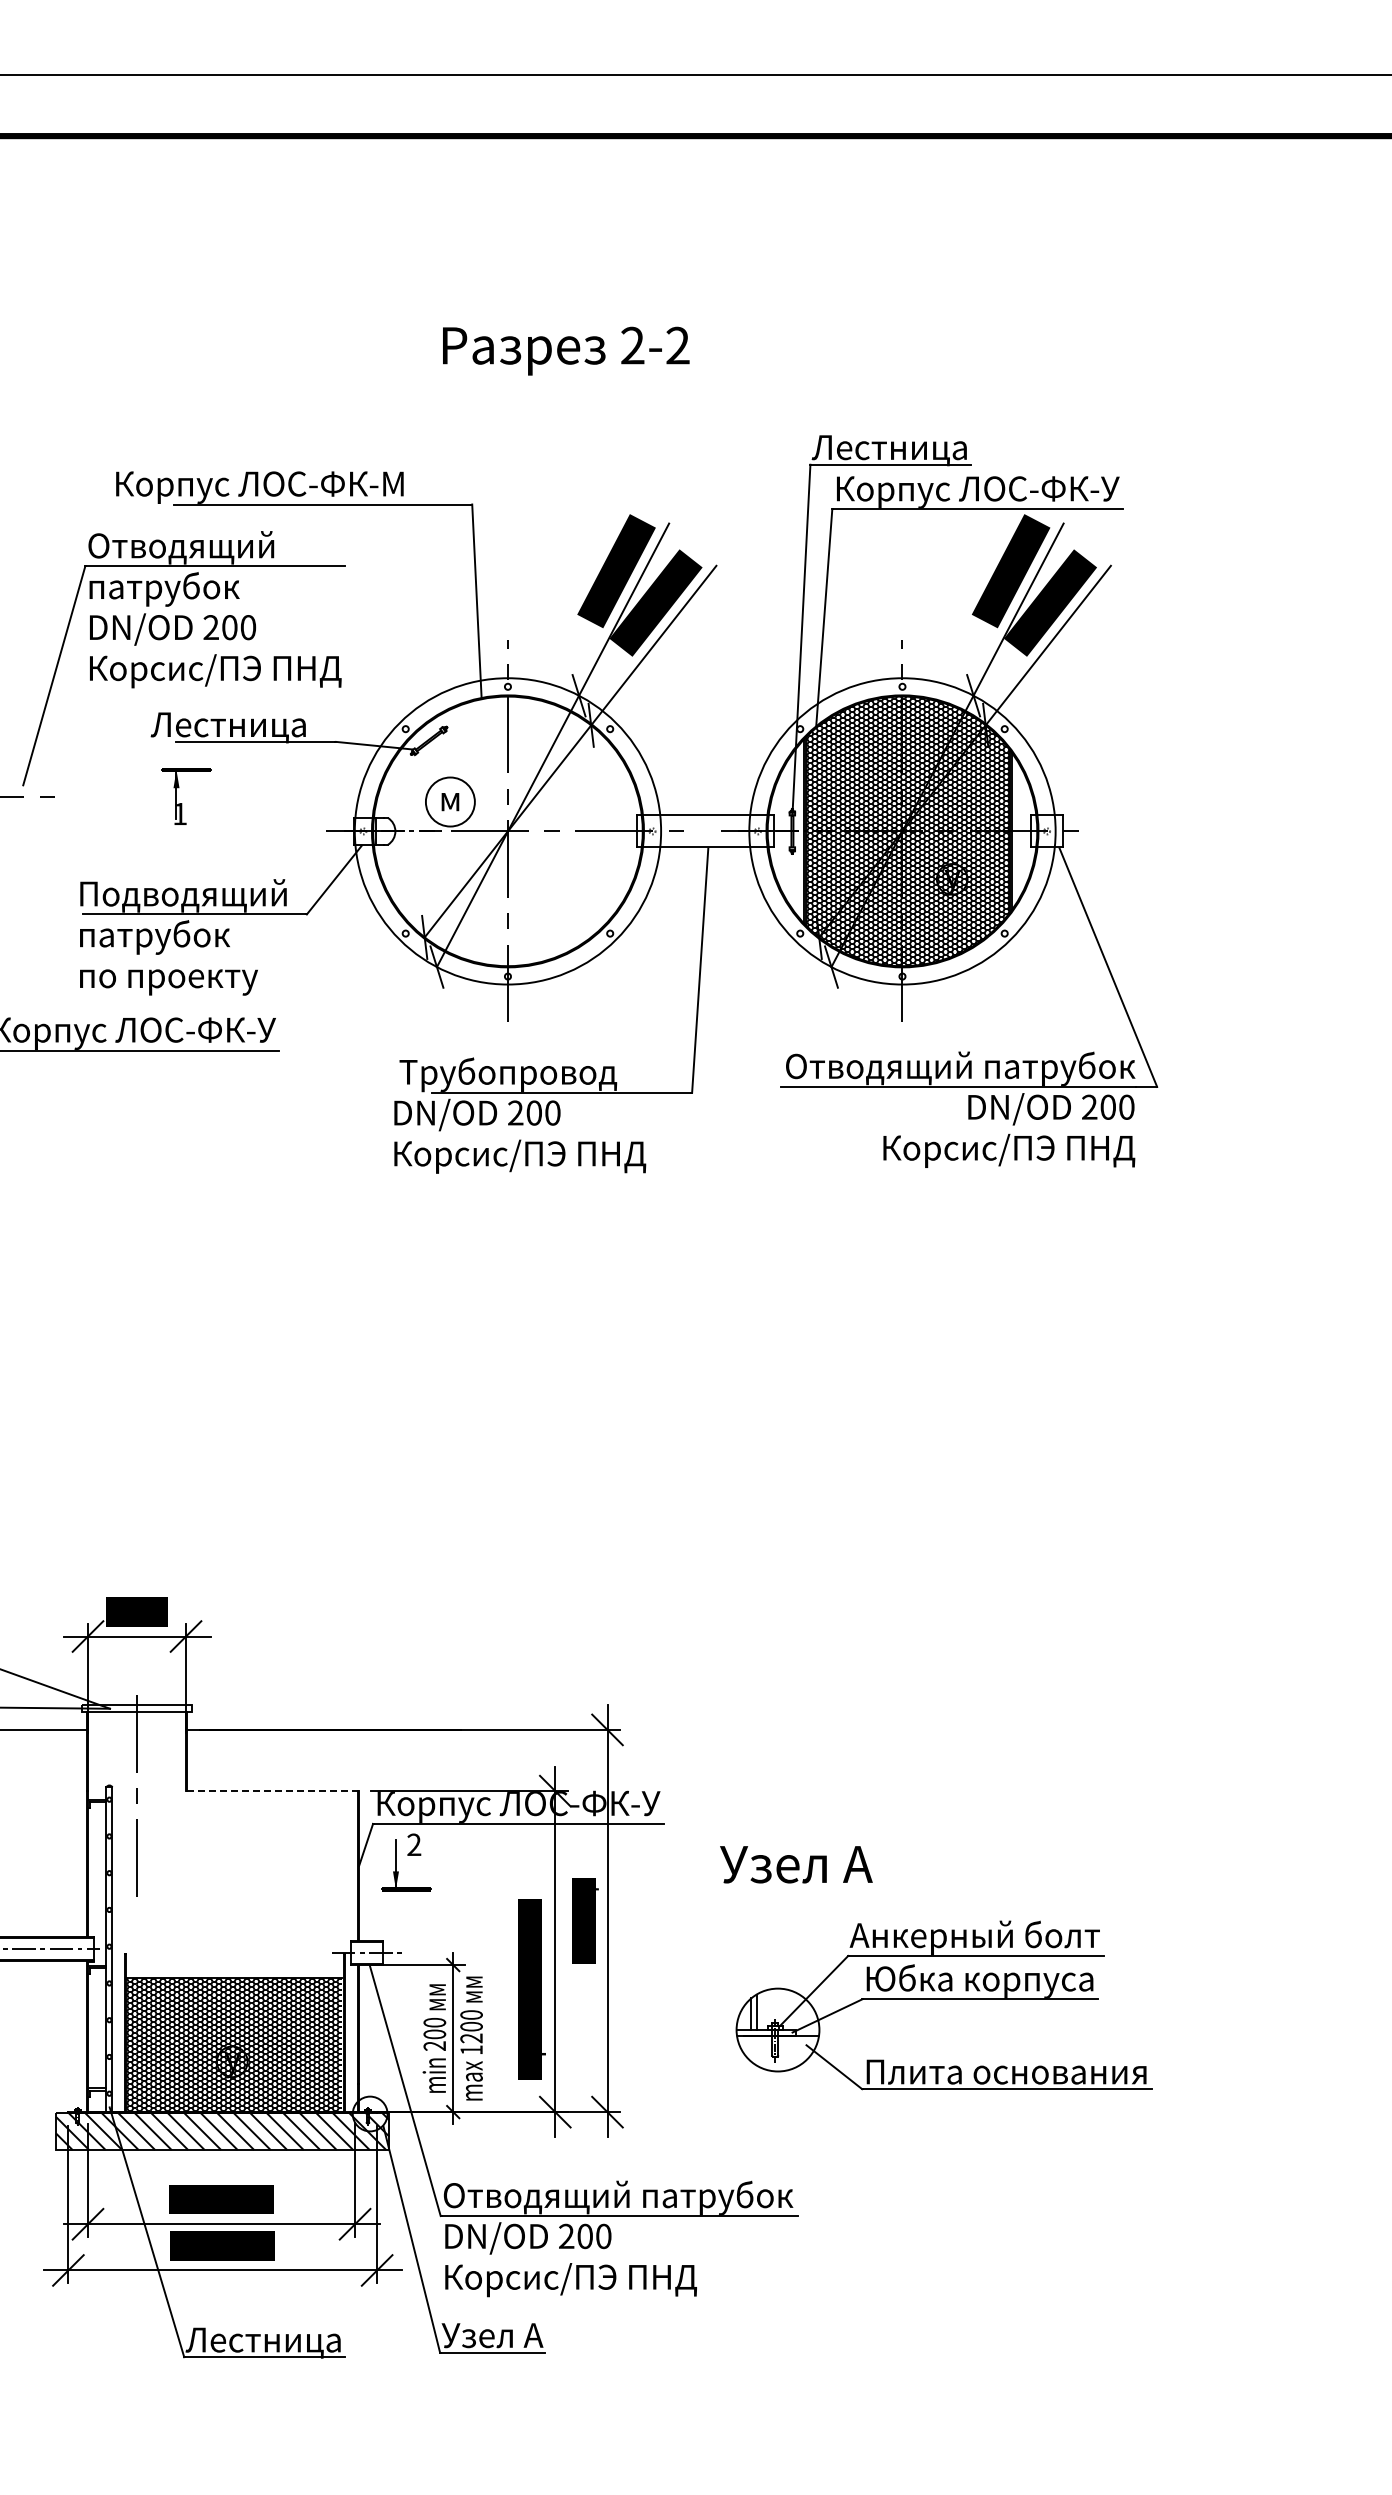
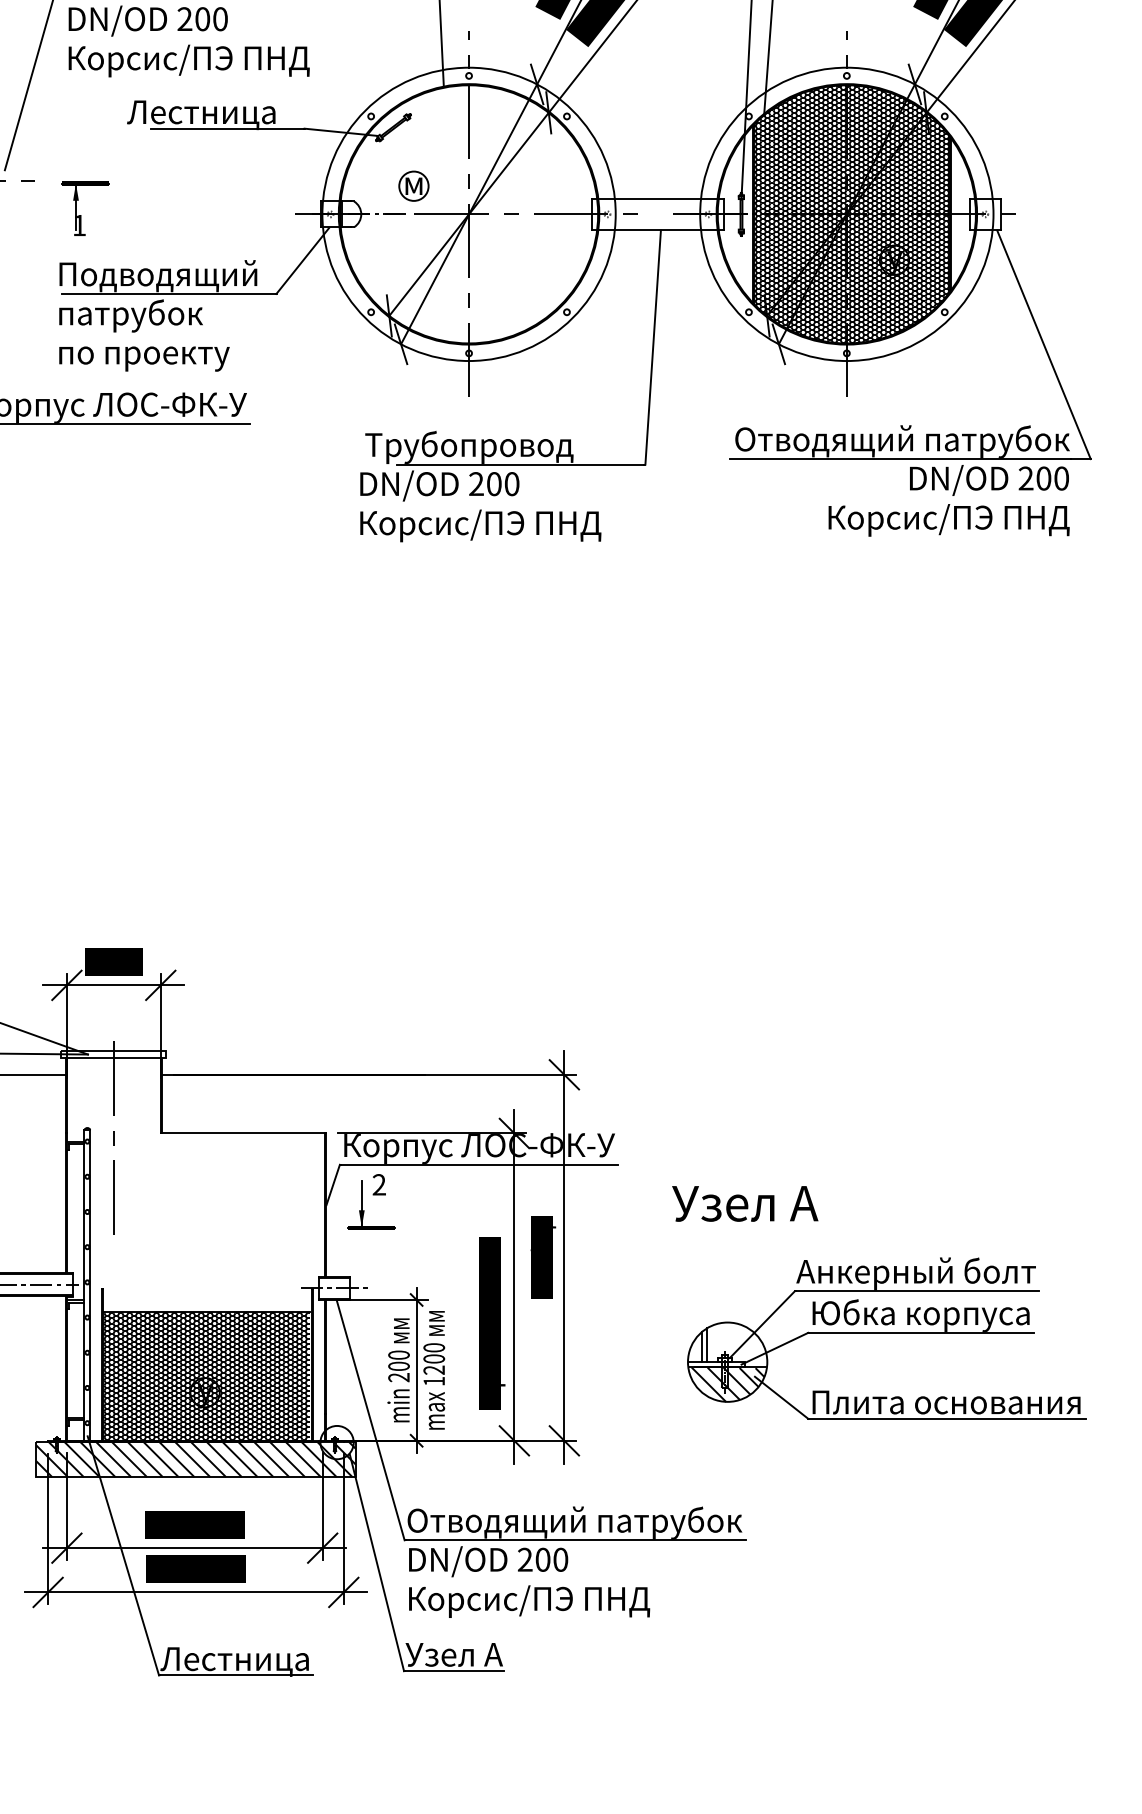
circle: (450, 801) -> (414, 185), size x0.62
part: (182, 803) -> (81, 215), moved
line: (271, 1791) -> (242, 1133), dashed -> solid
hatch: (778, 2053) -> (728, 1384), added

